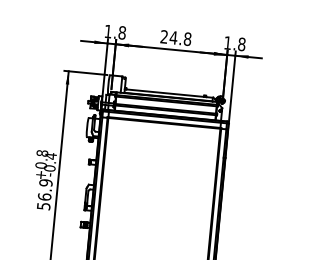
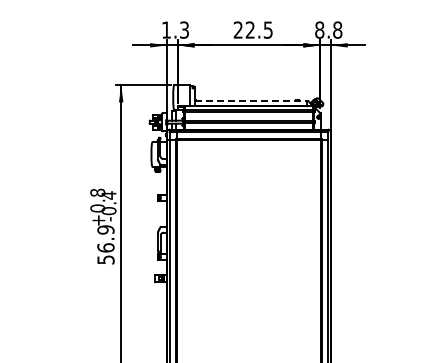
text: (122, 32) -> (184, 29), 1.8 -> 1.3
text: (180, 37) -> (258, 29), 24.8 -> 22.5
text: (227, 42) -> (319, 29), 1.8 -> 8.8
line: (169, 93) -> (251, 101), solid -> dashed

